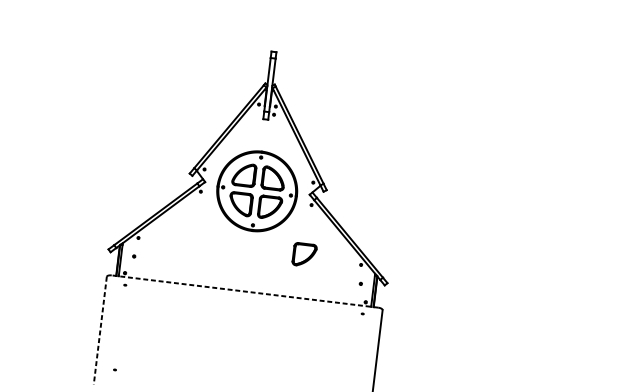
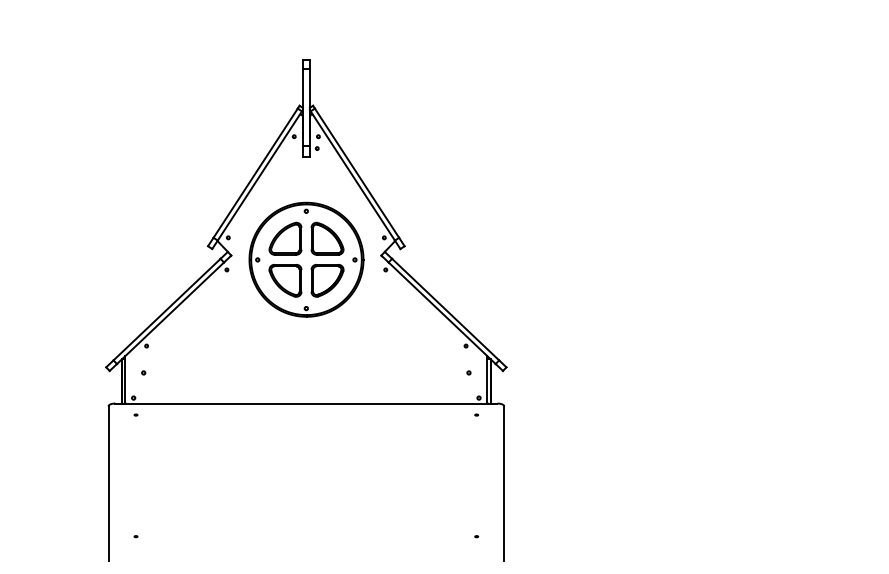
part: (304, 254) -> (384, 341), removed
line: (244, 291) -> (305, 403), dashed -> solid
line: (100, 331) -> (108, 484), dashed -> solid

